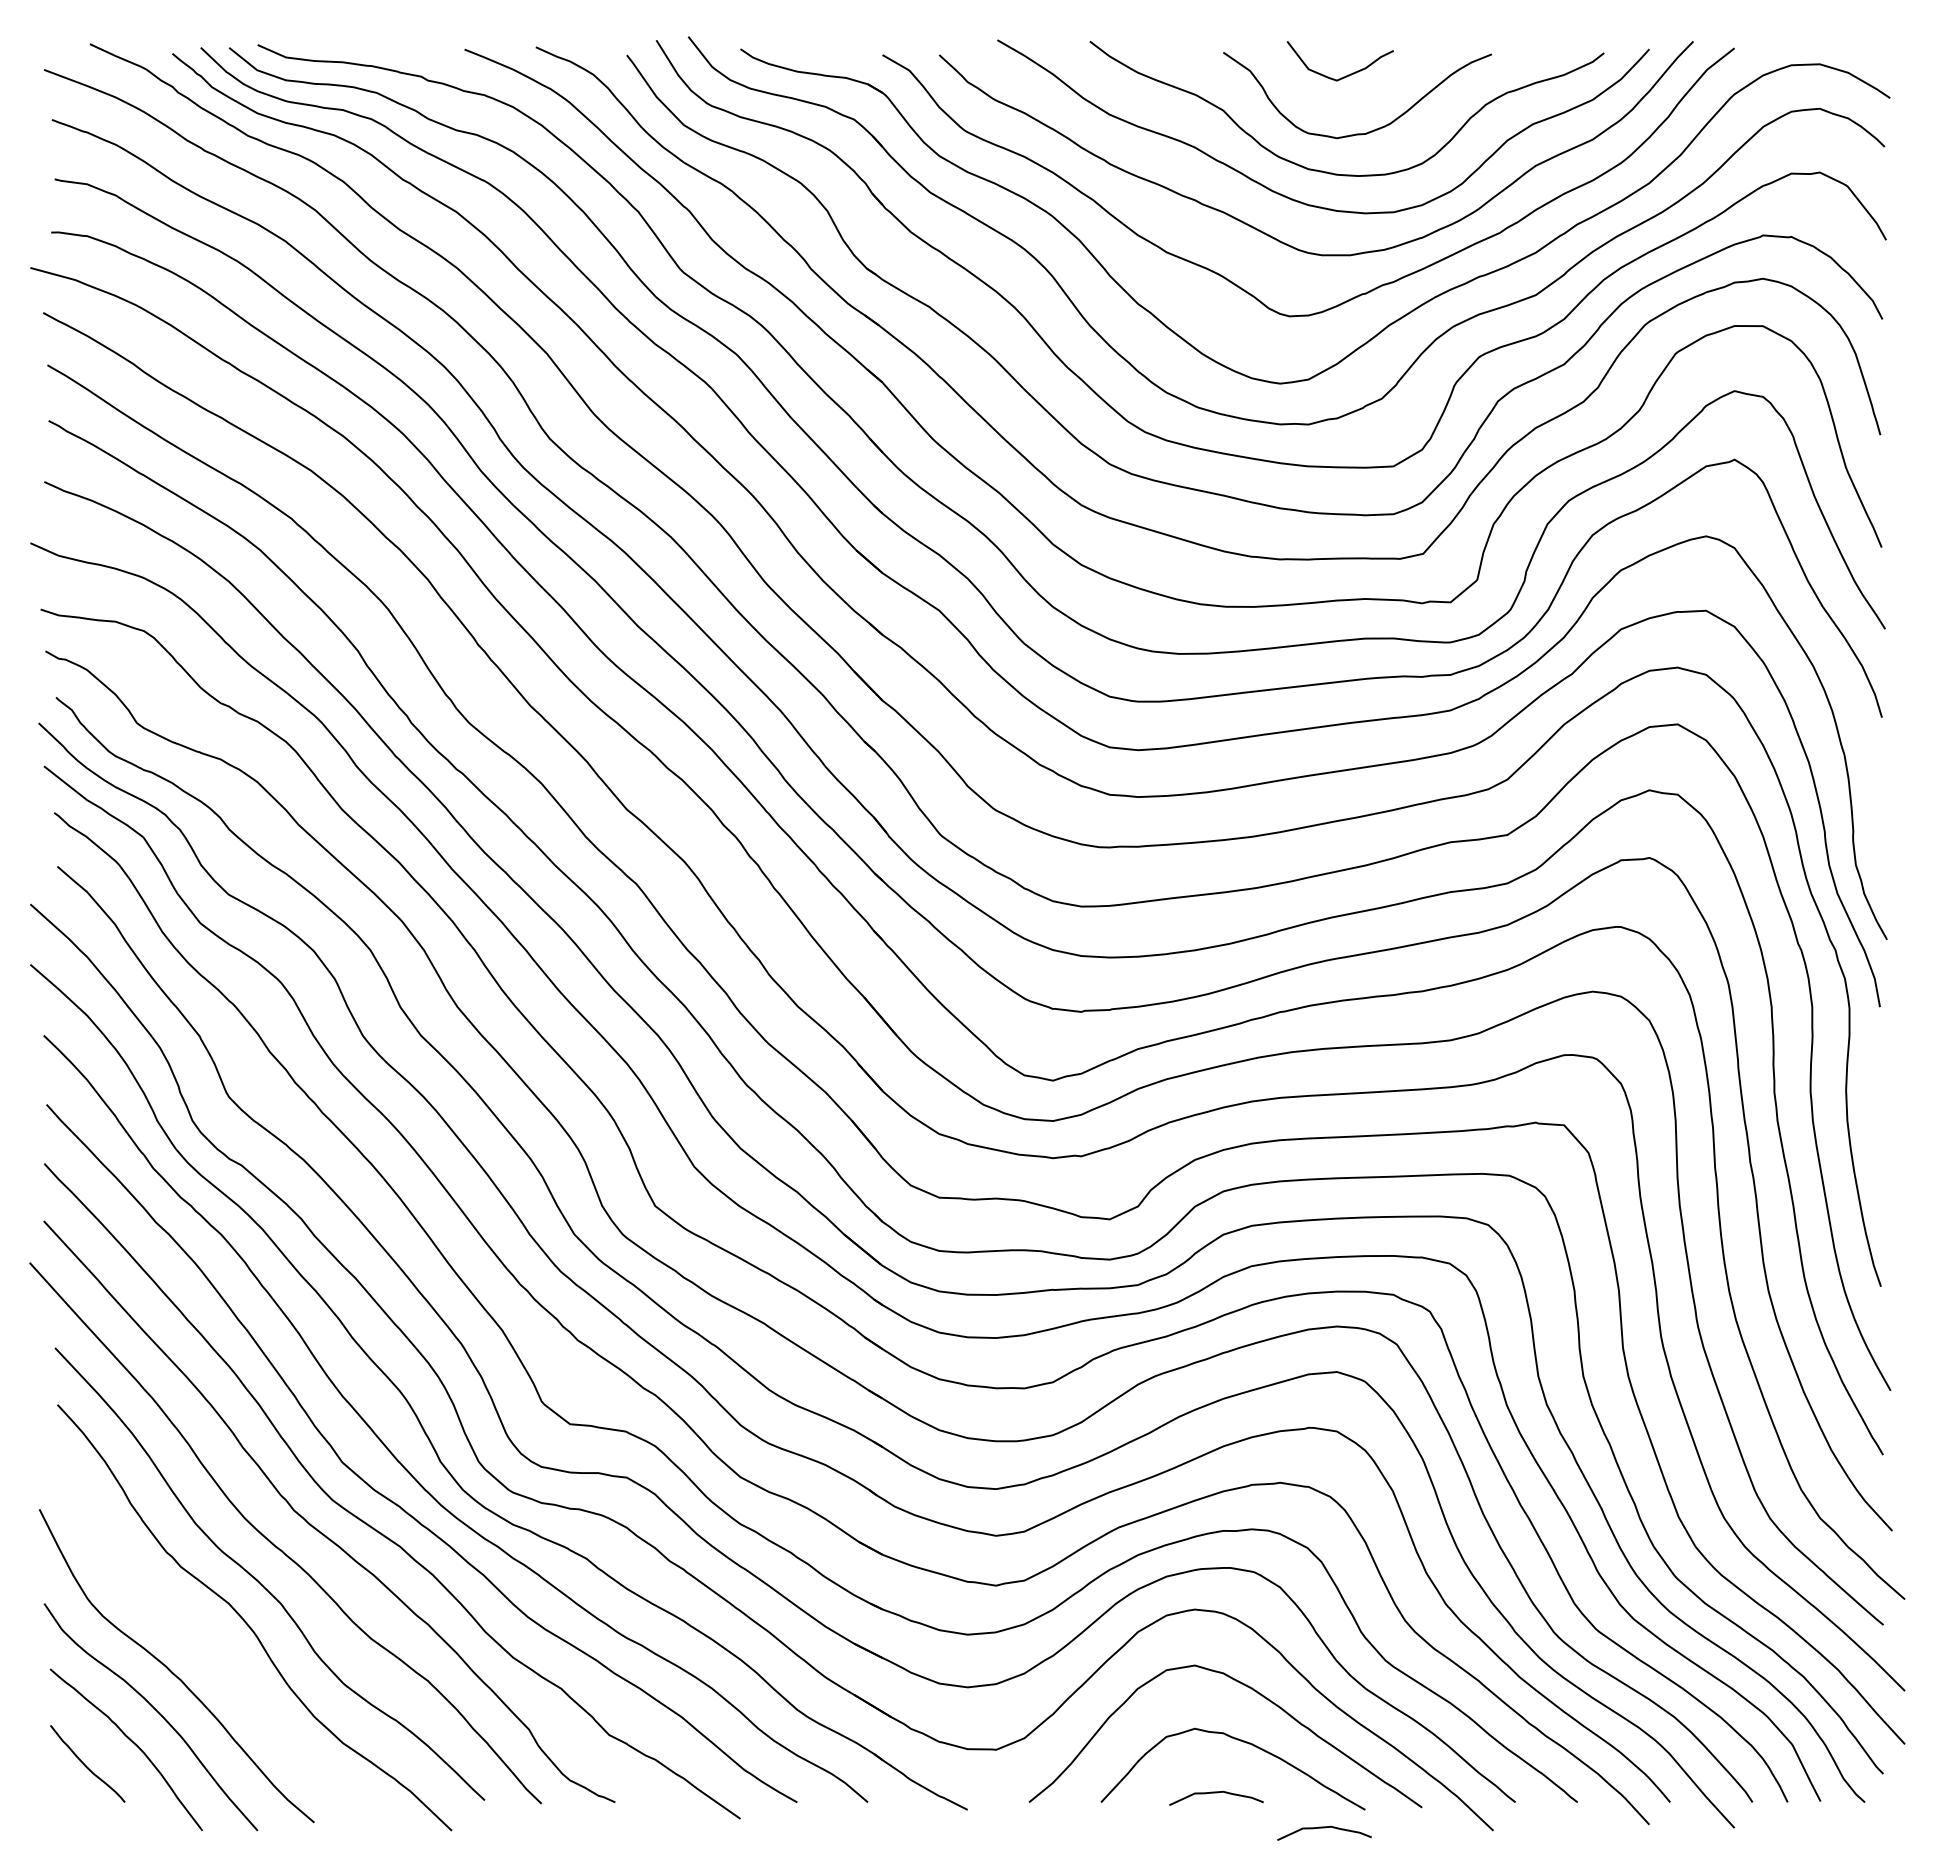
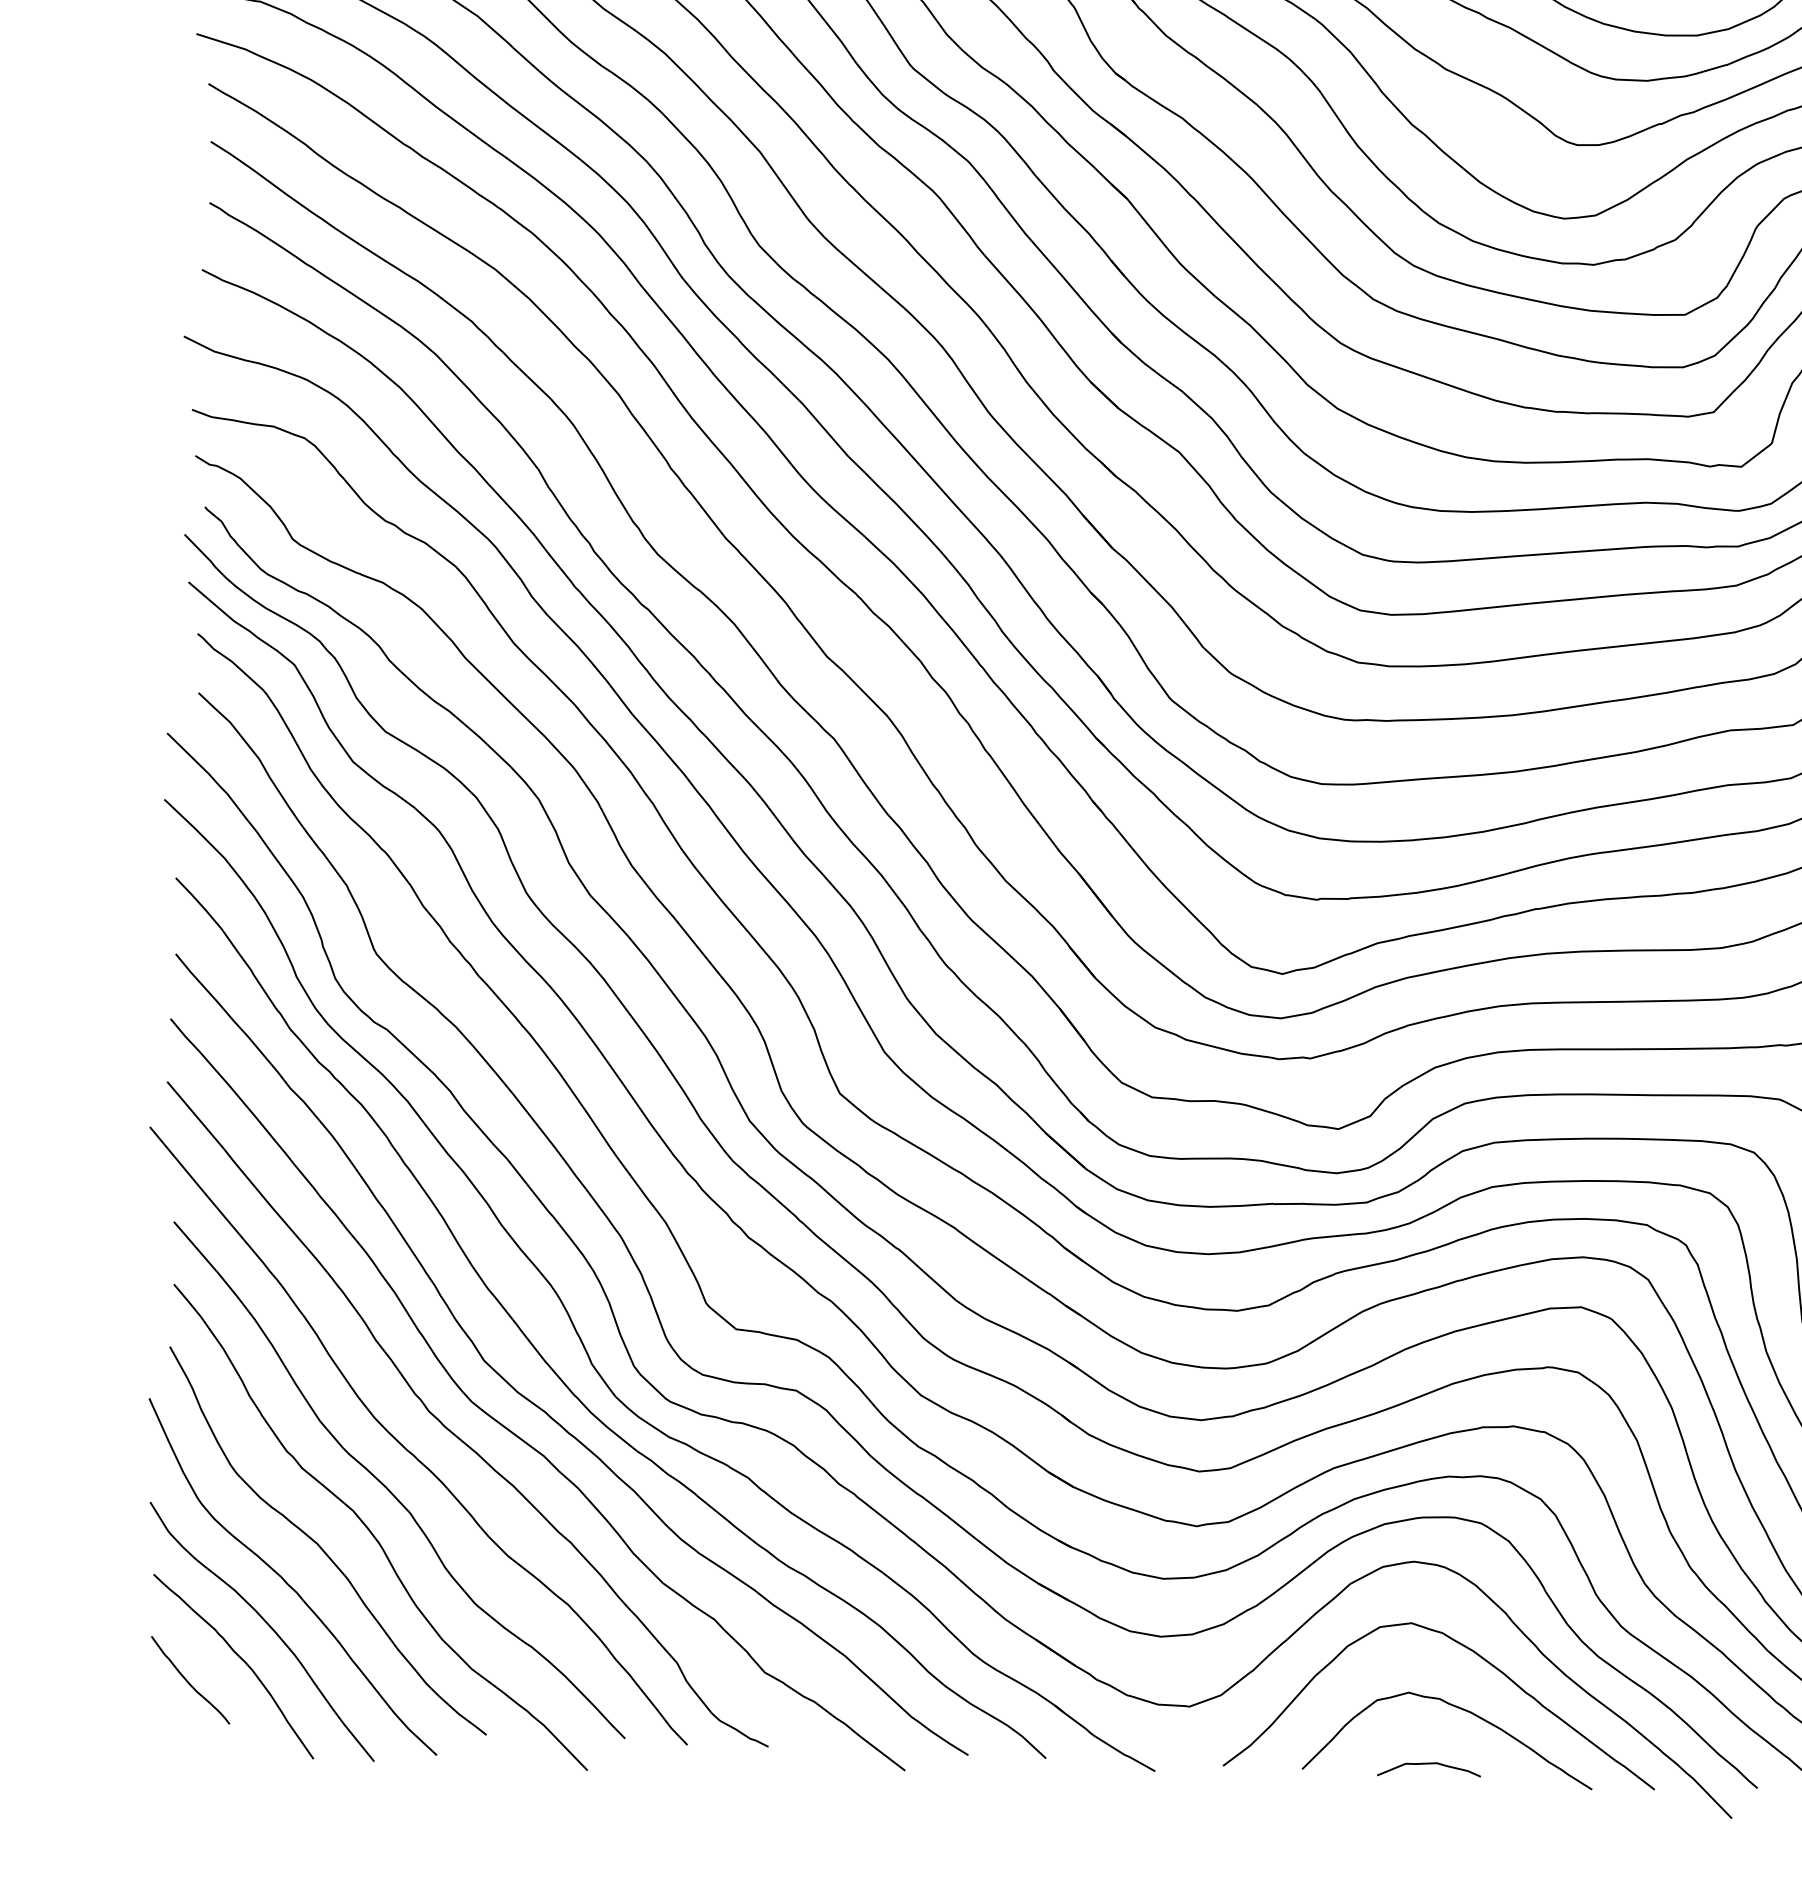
curve: (200, 1636) -> (320, 1545), added
curve: (1324, 1828) -> (1546, 1808), removed

